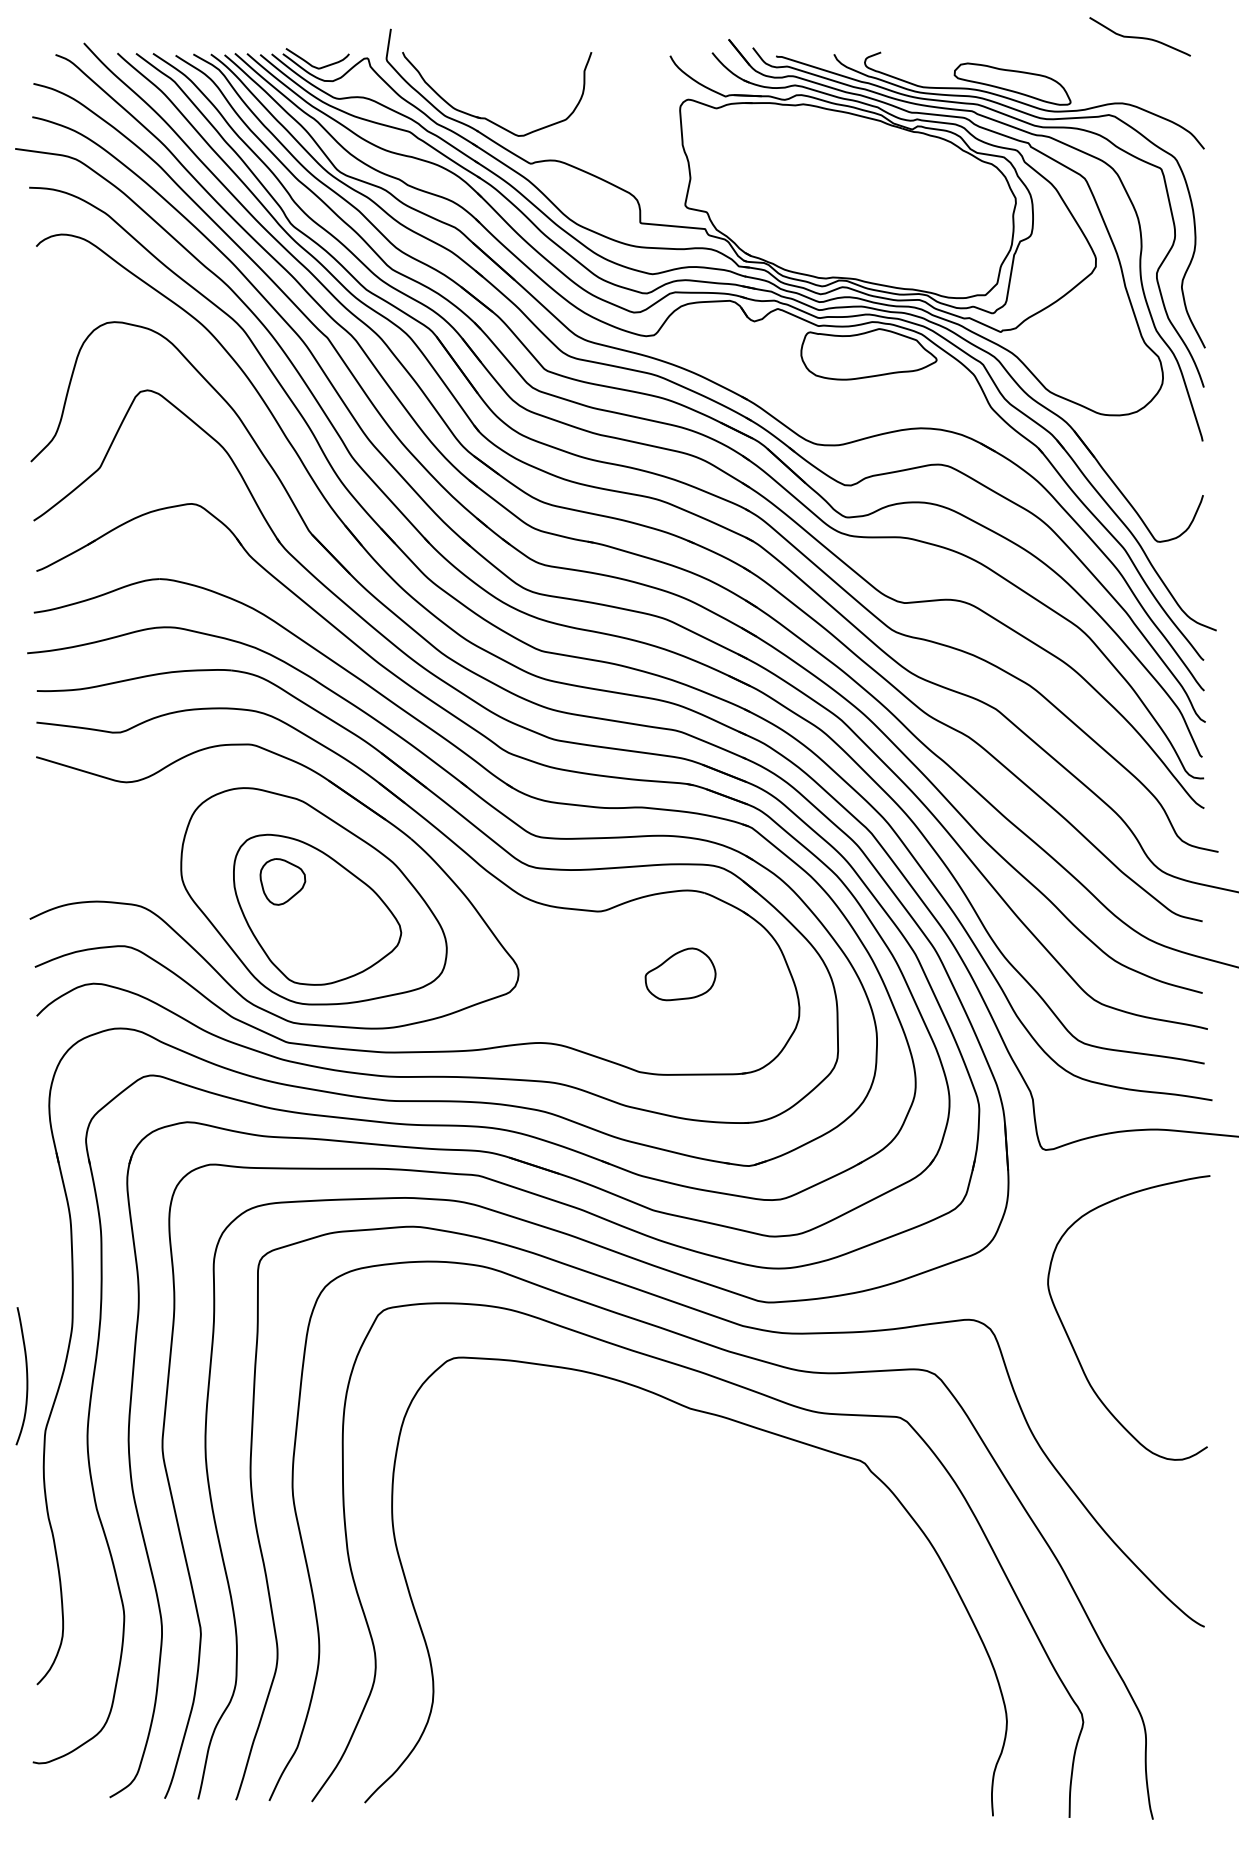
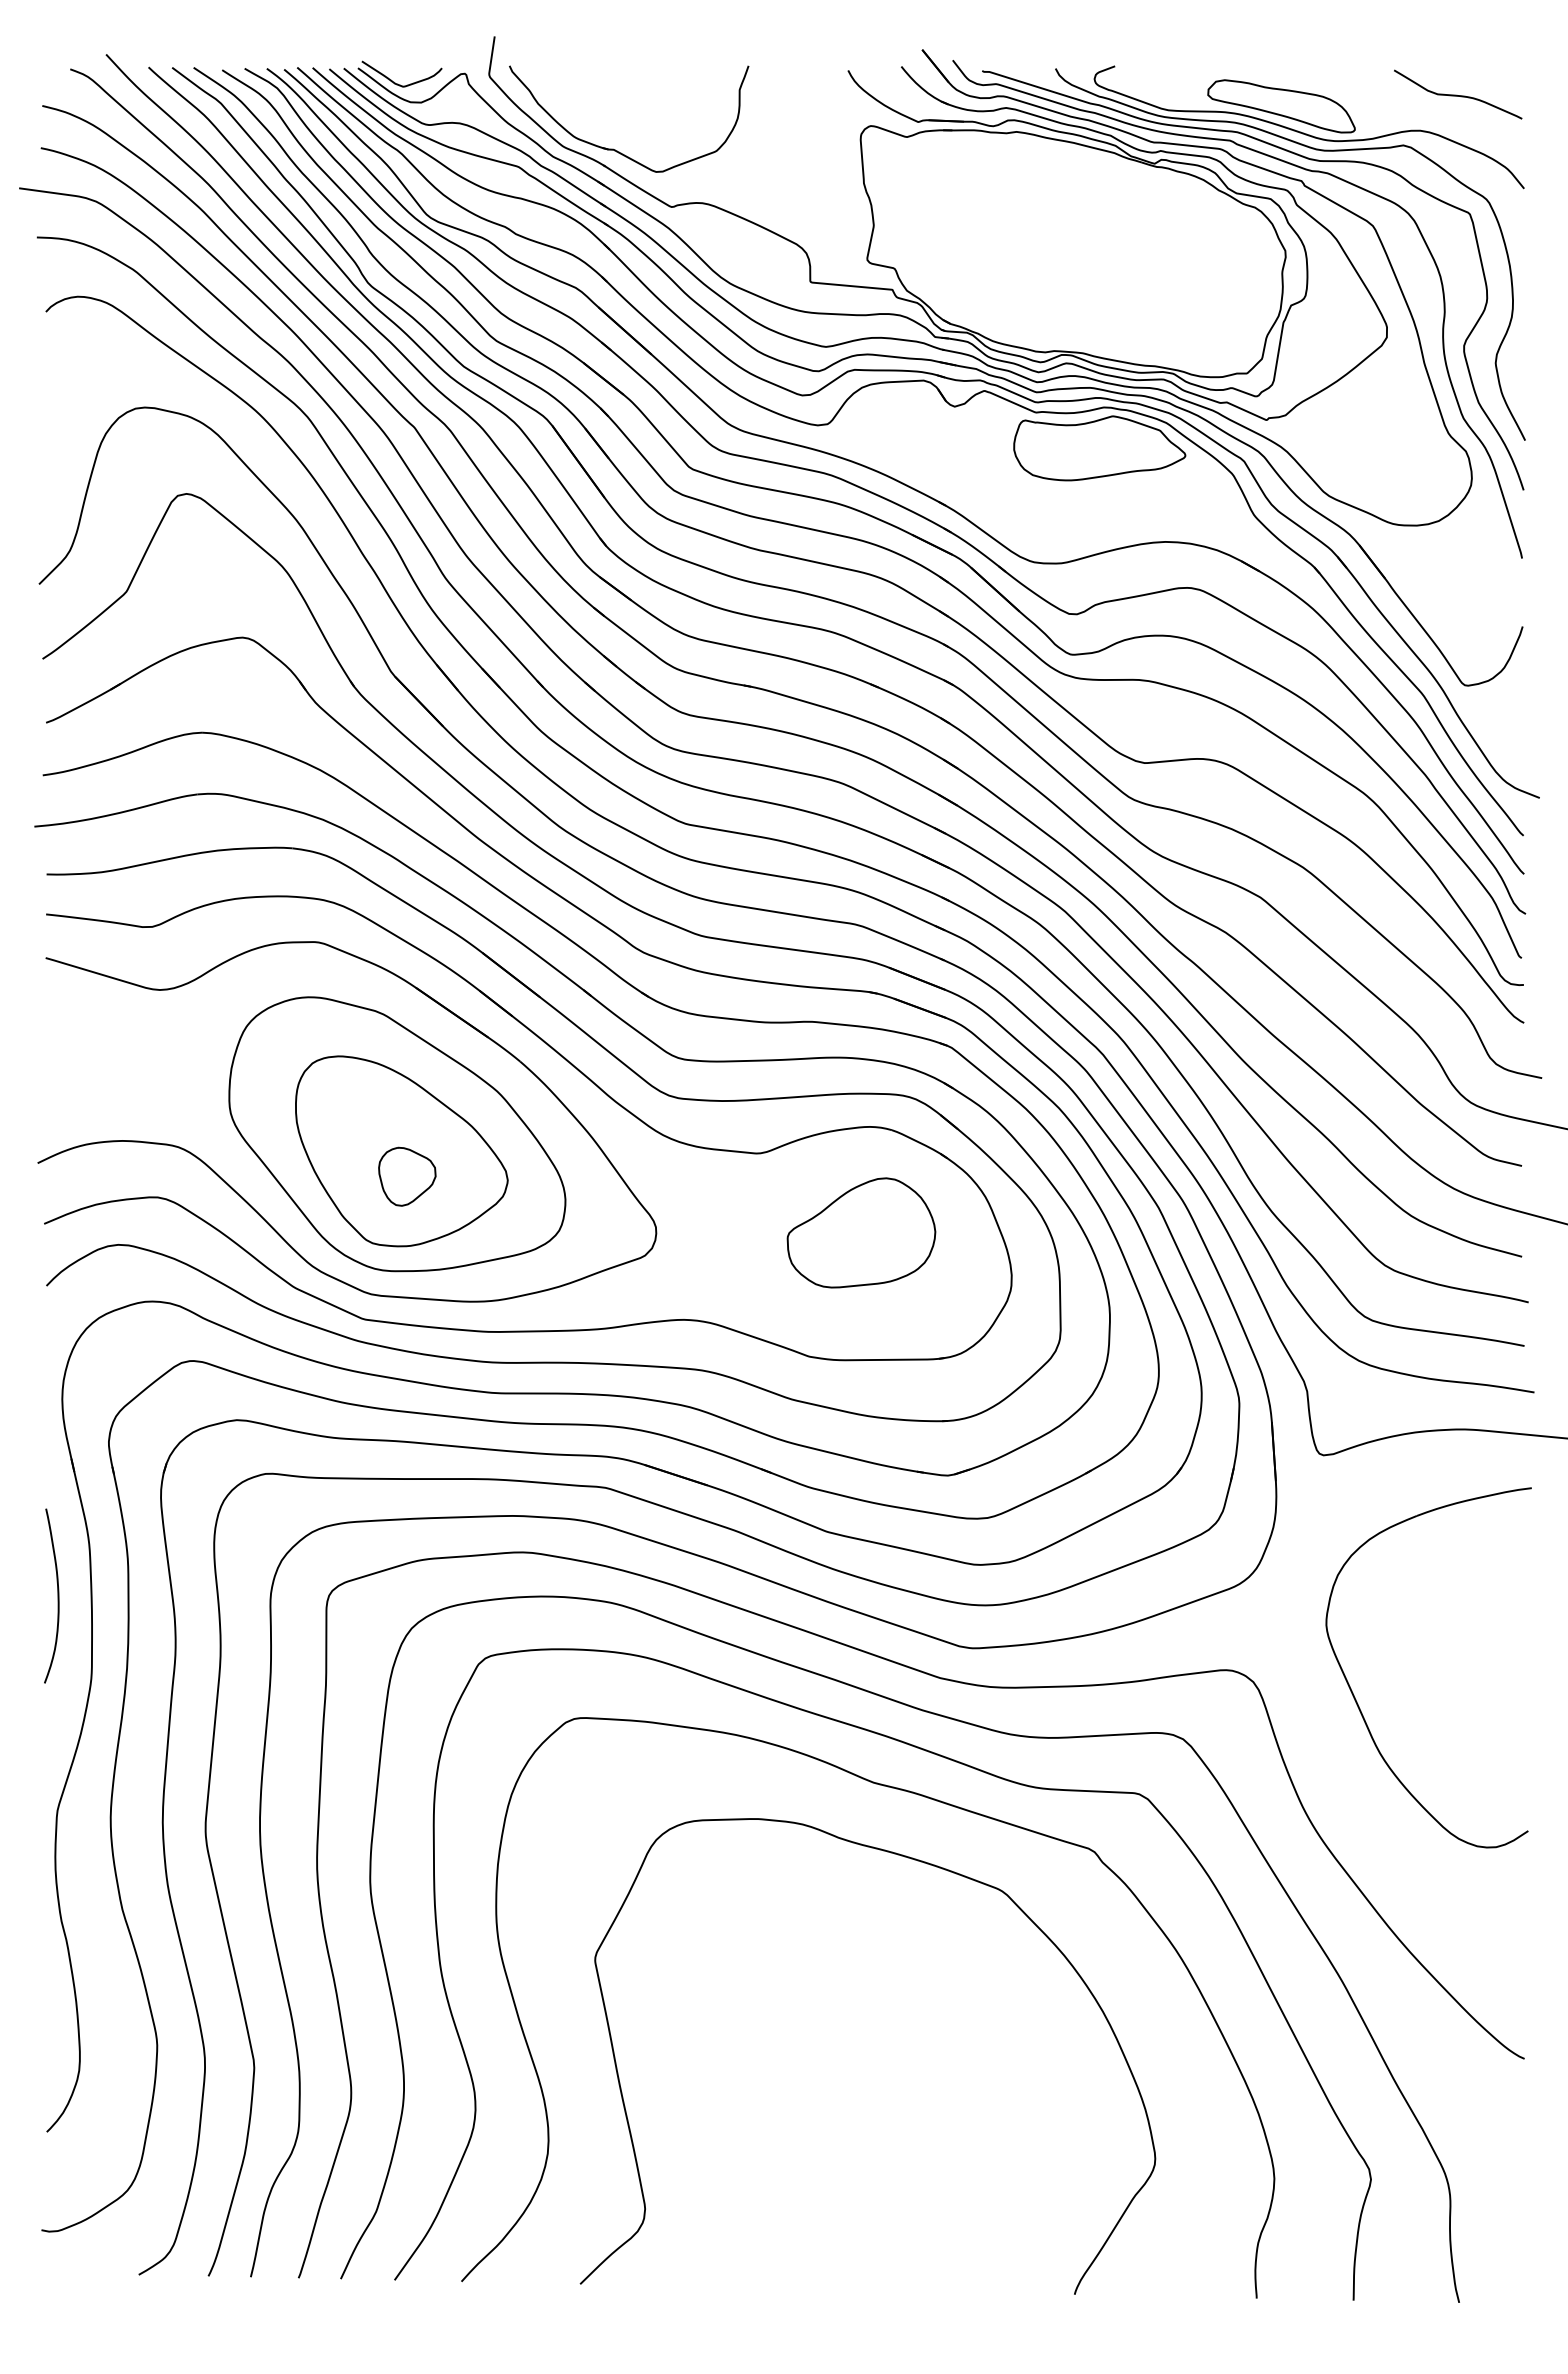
curve: (1139, 36) -> (1457, 94), moved
part: (282, 881) -> (406, 1176), moved
part: (680, 974) -> (861, 1233), size x1.67
curve: (26, 1376) -> (57, 1596), moved
curve: (735, 1474) -> (930, 1865), added

